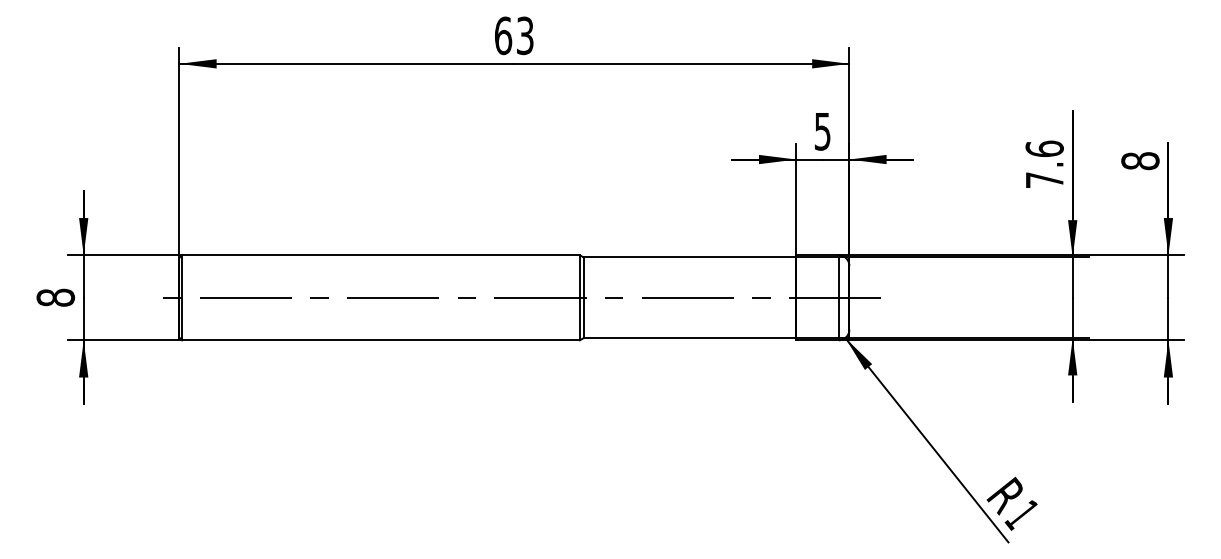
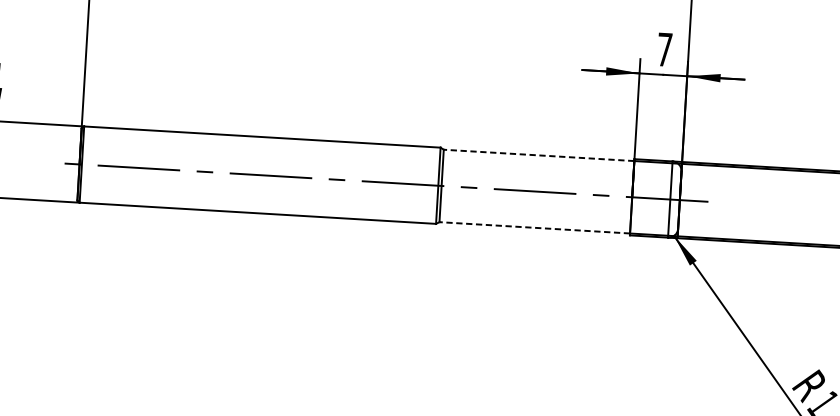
text: (822, 131) -> (664, 49), 5 -> 7
line: (689, 257) -> (538, 155), solid -> dashed
line: (689, 338) -> (534, 228), solid -> dashed

